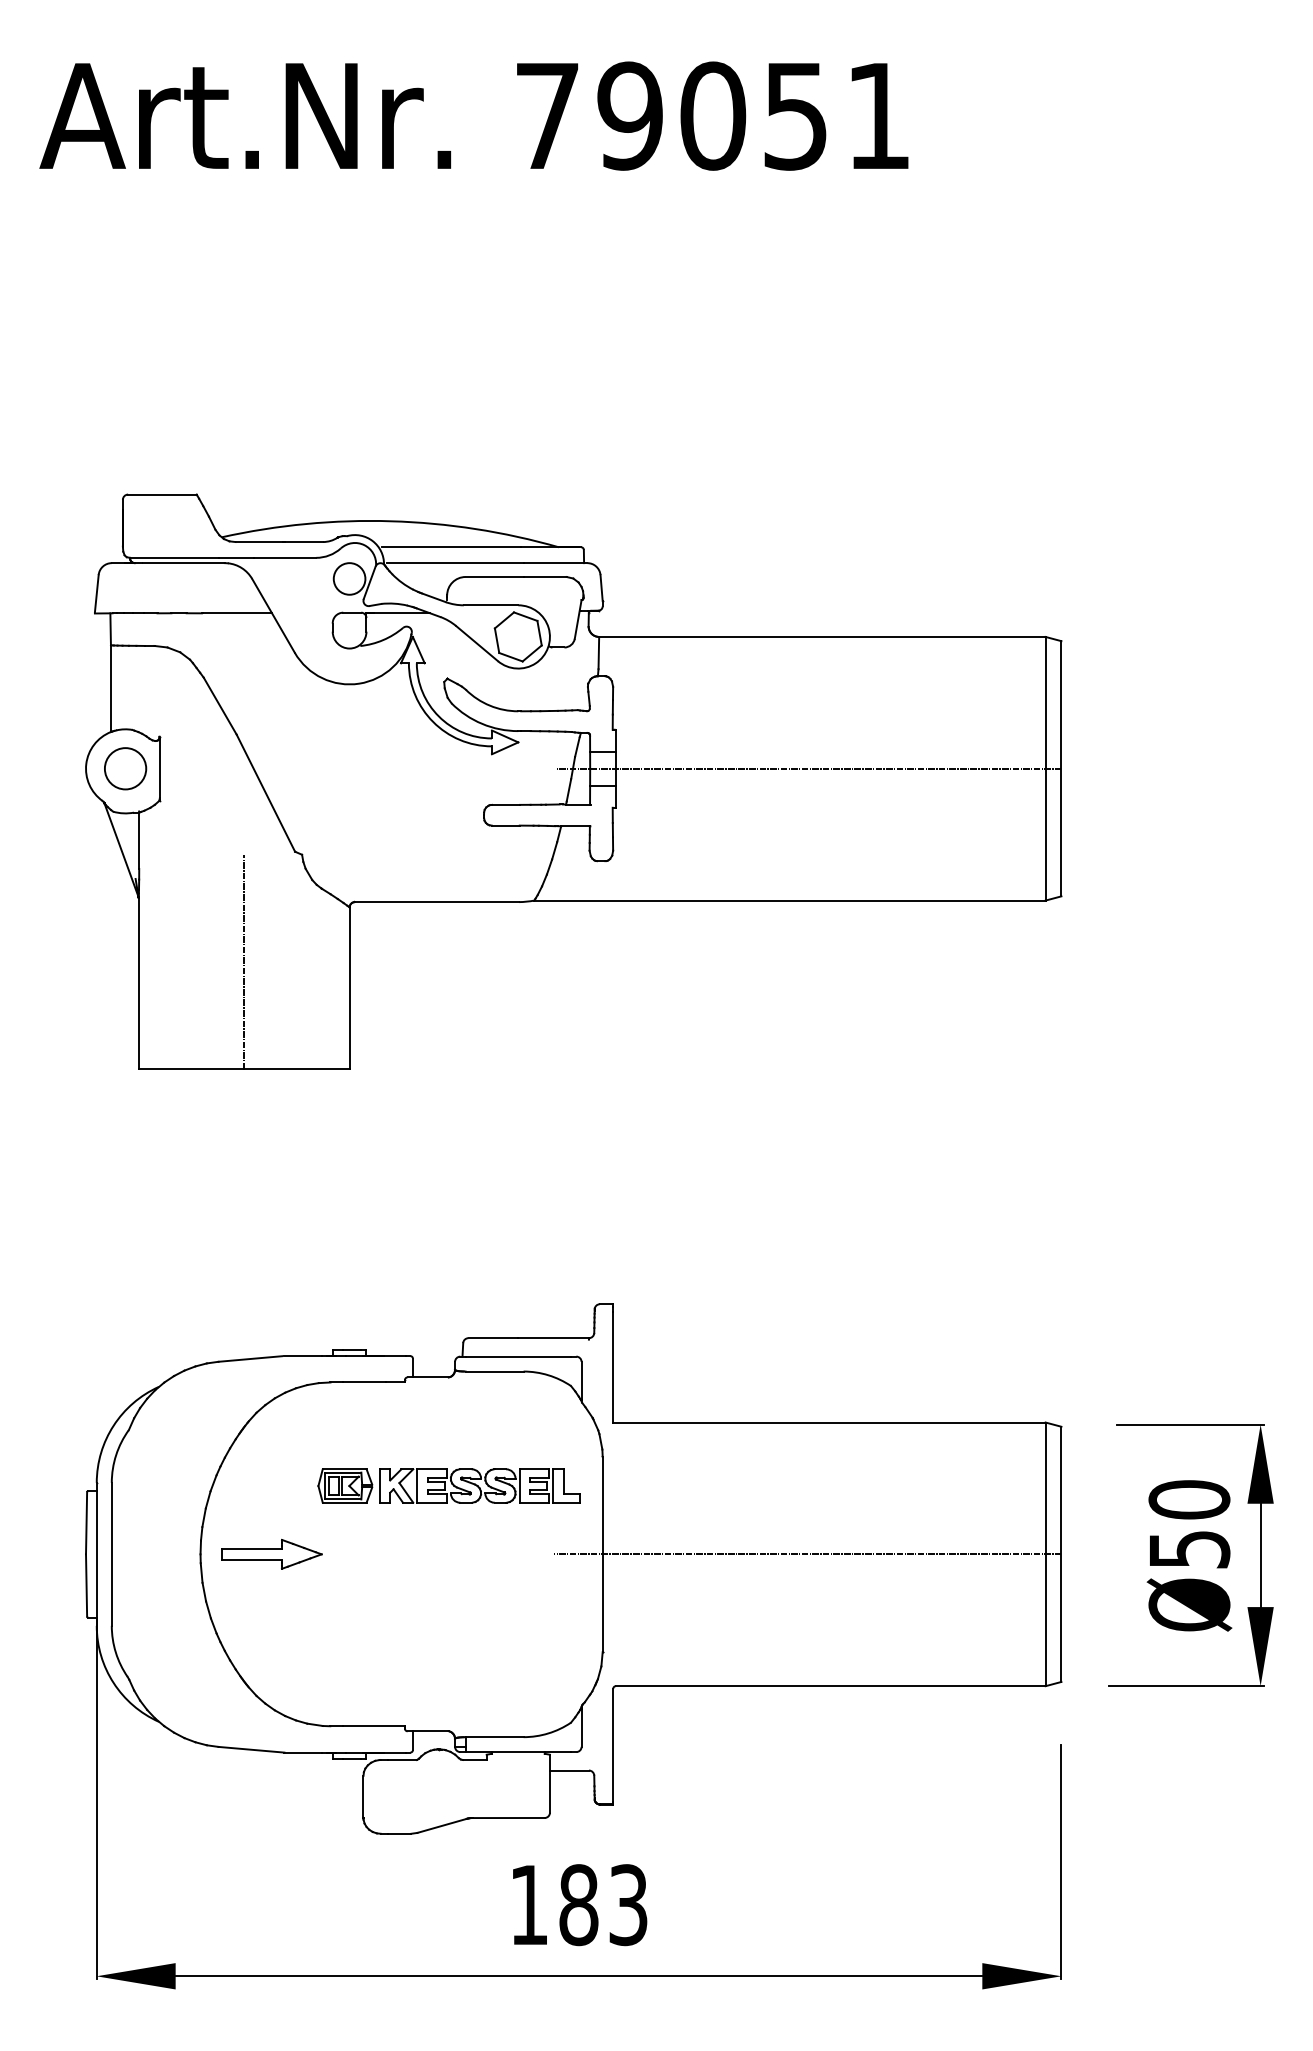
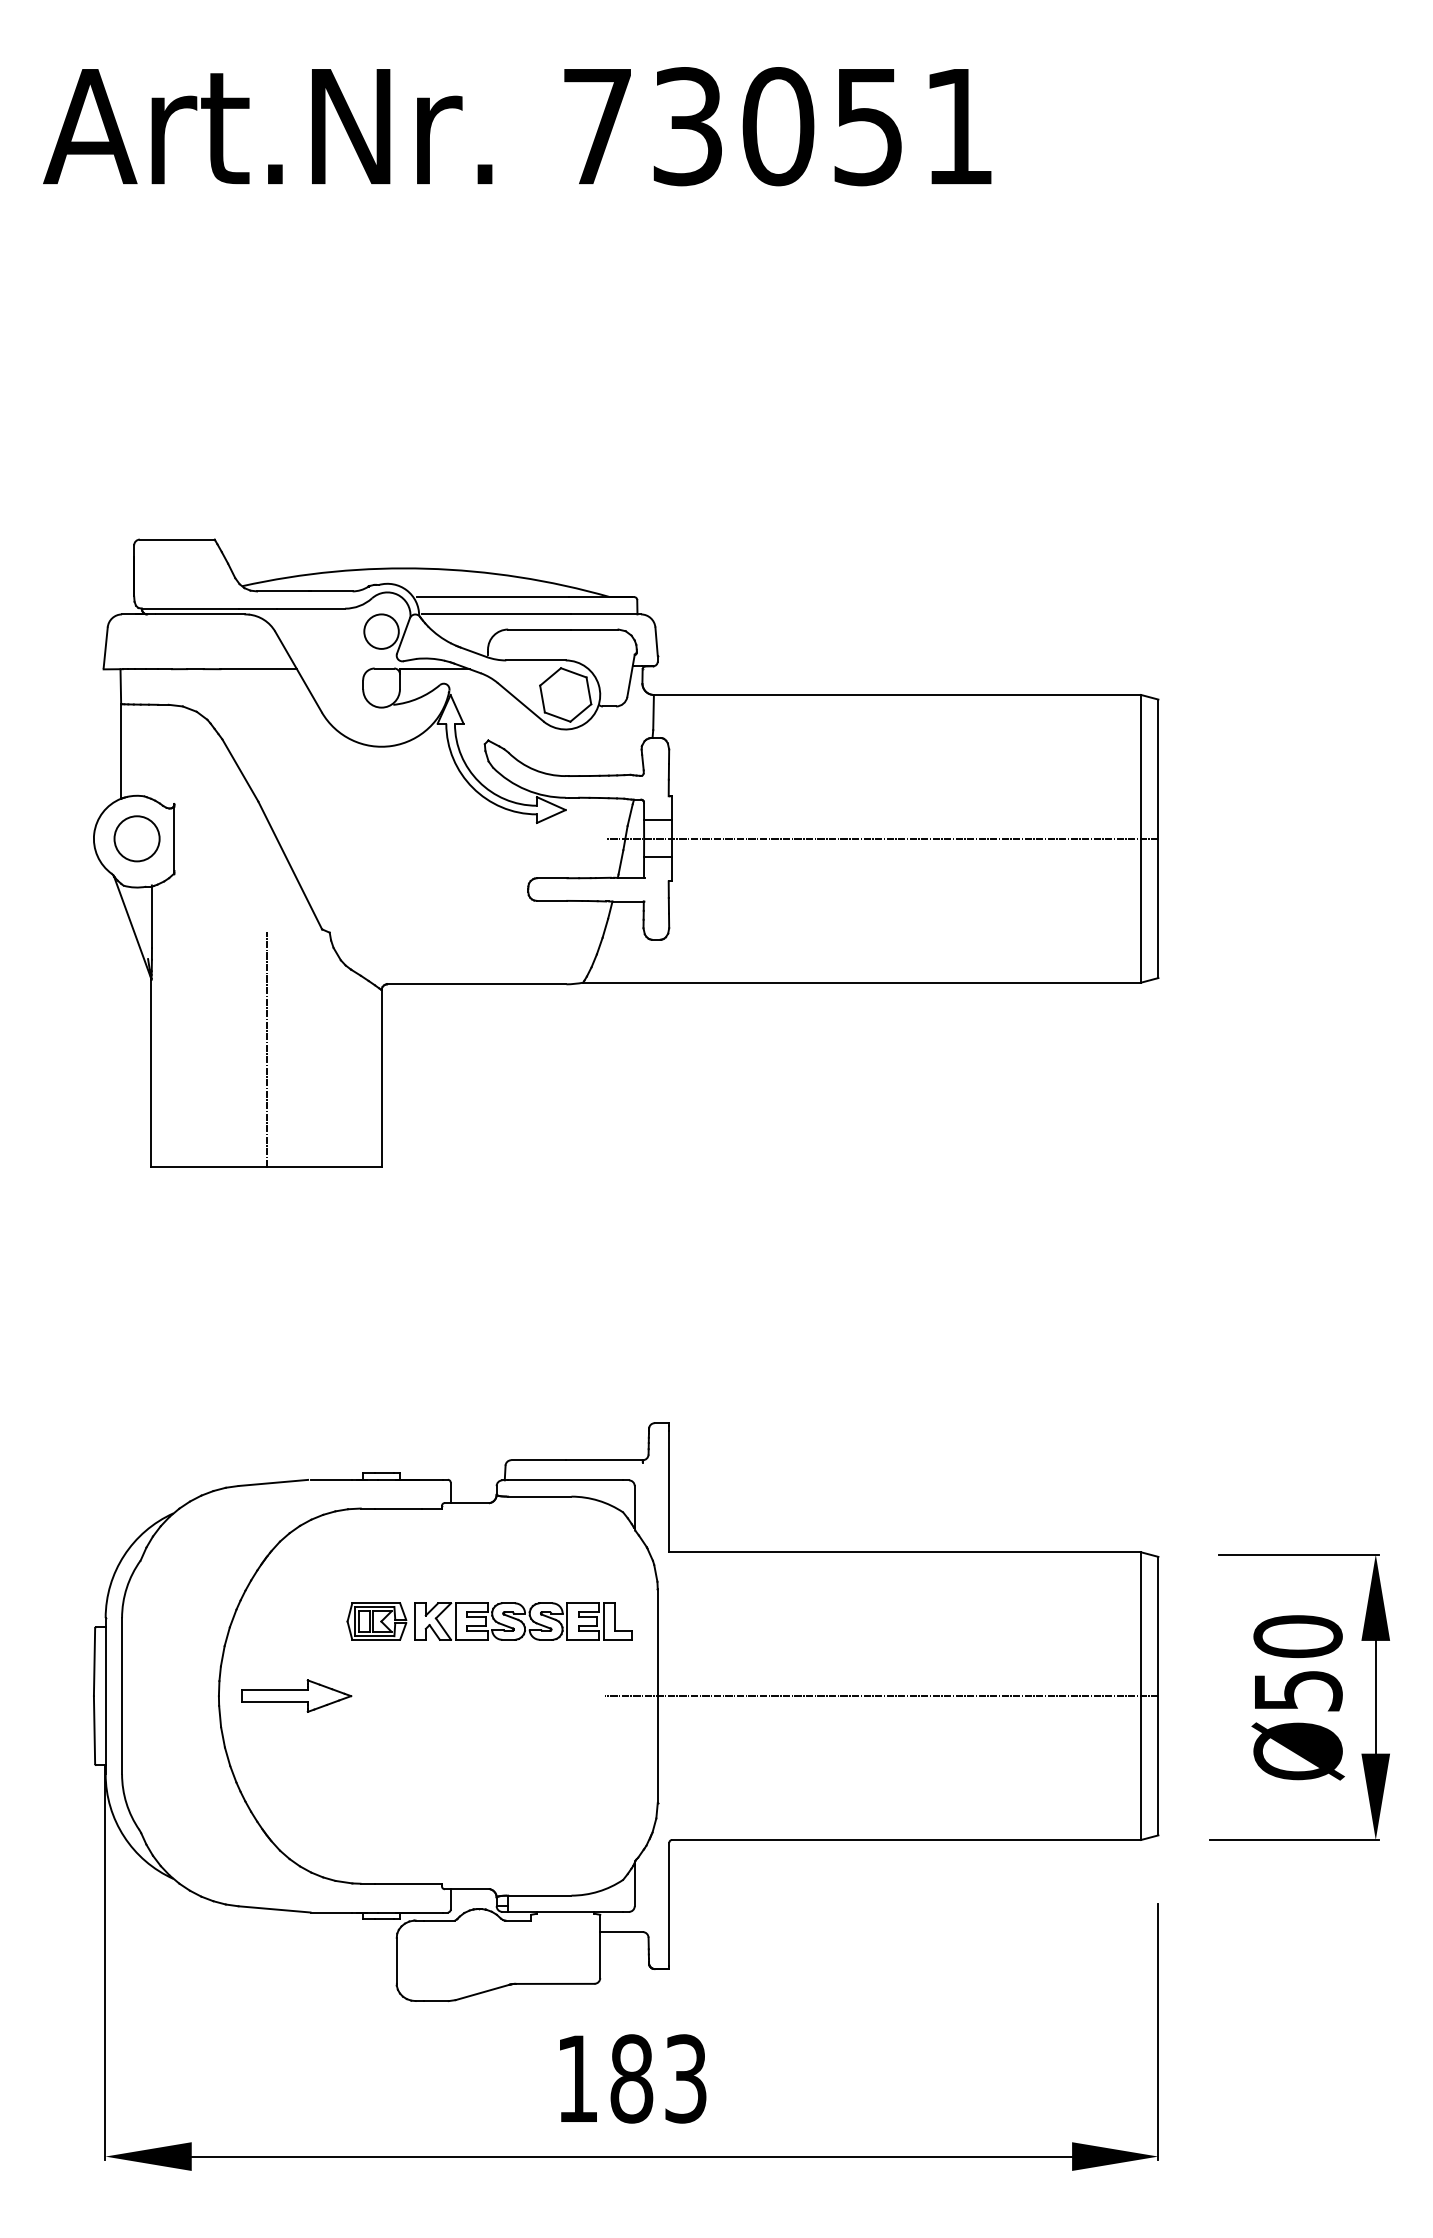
text: (629, 115) -> (687, 125), 79051 -> 73051

